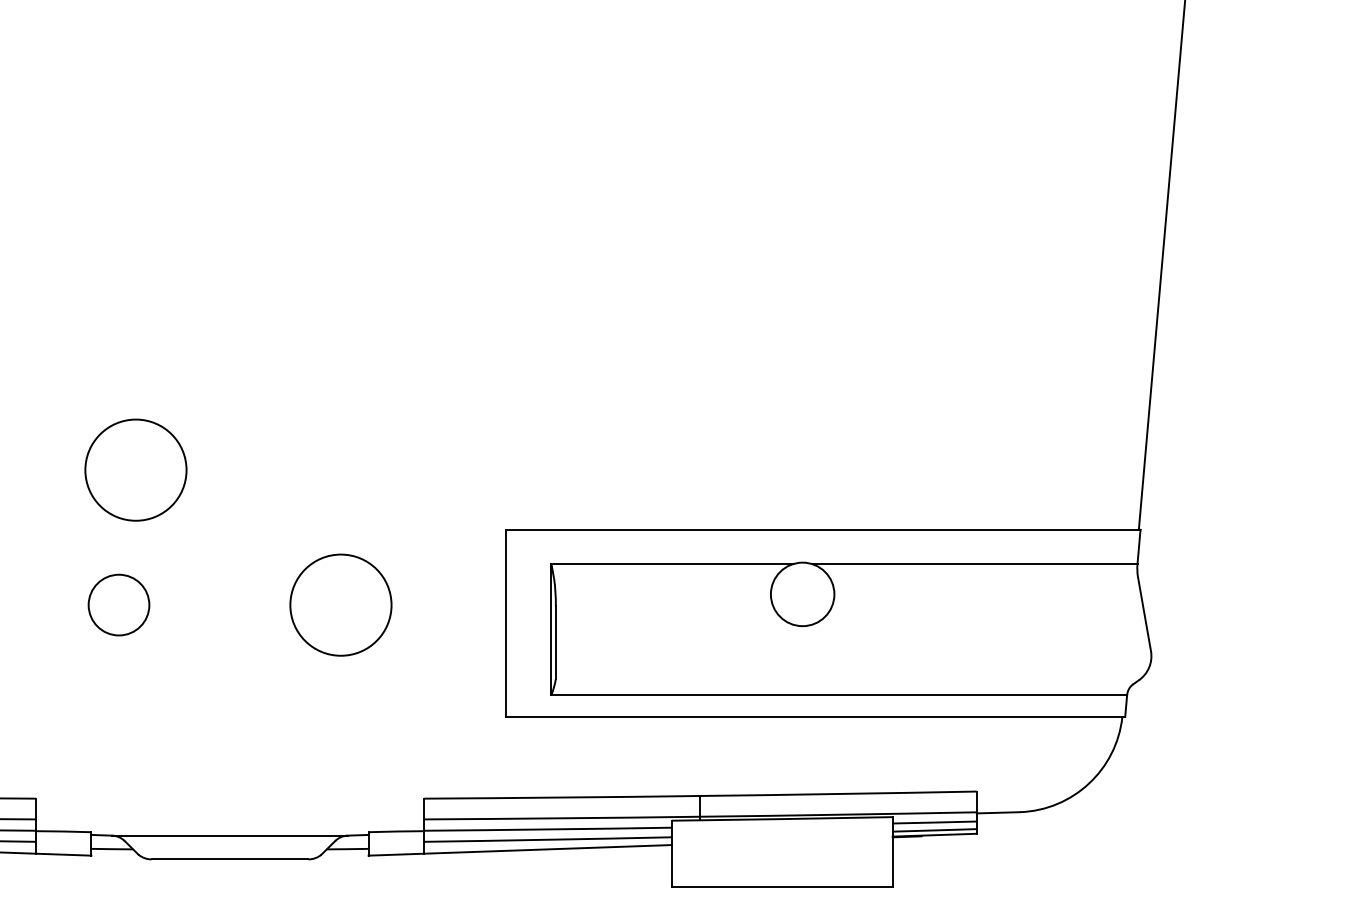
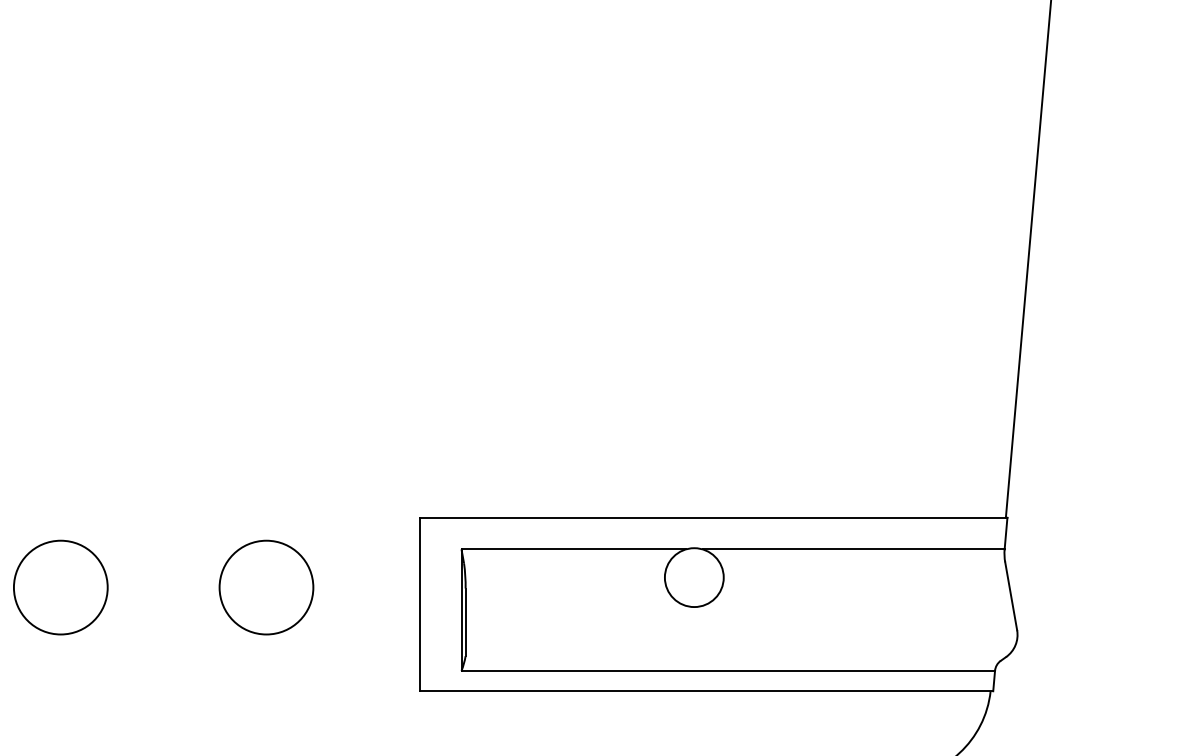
circle: (135, 469) -> (76, 461), removed
circle: (118, 604) -> (60, 586), size x1.67

